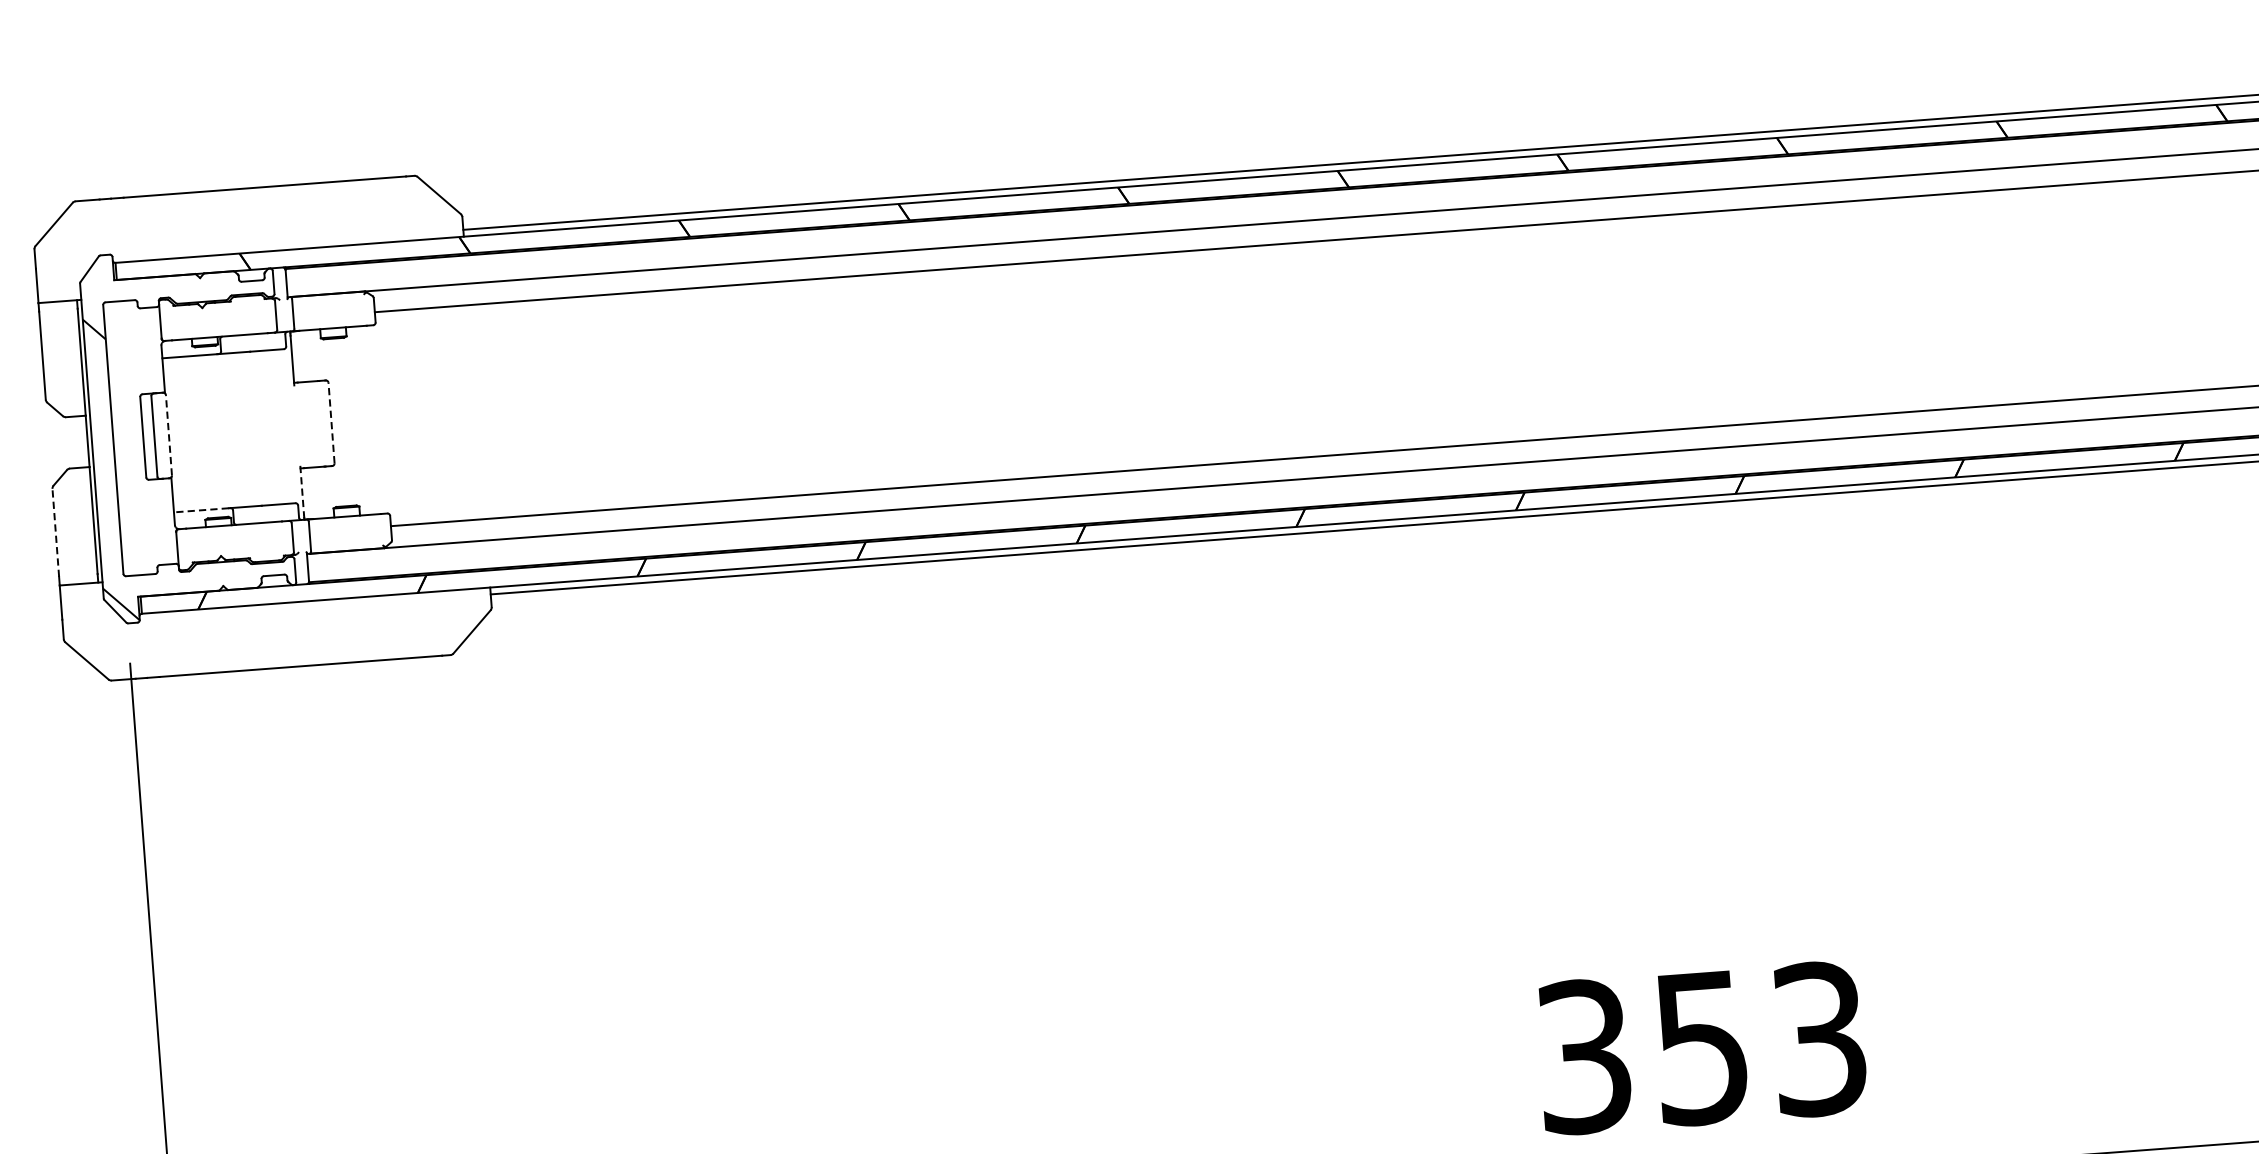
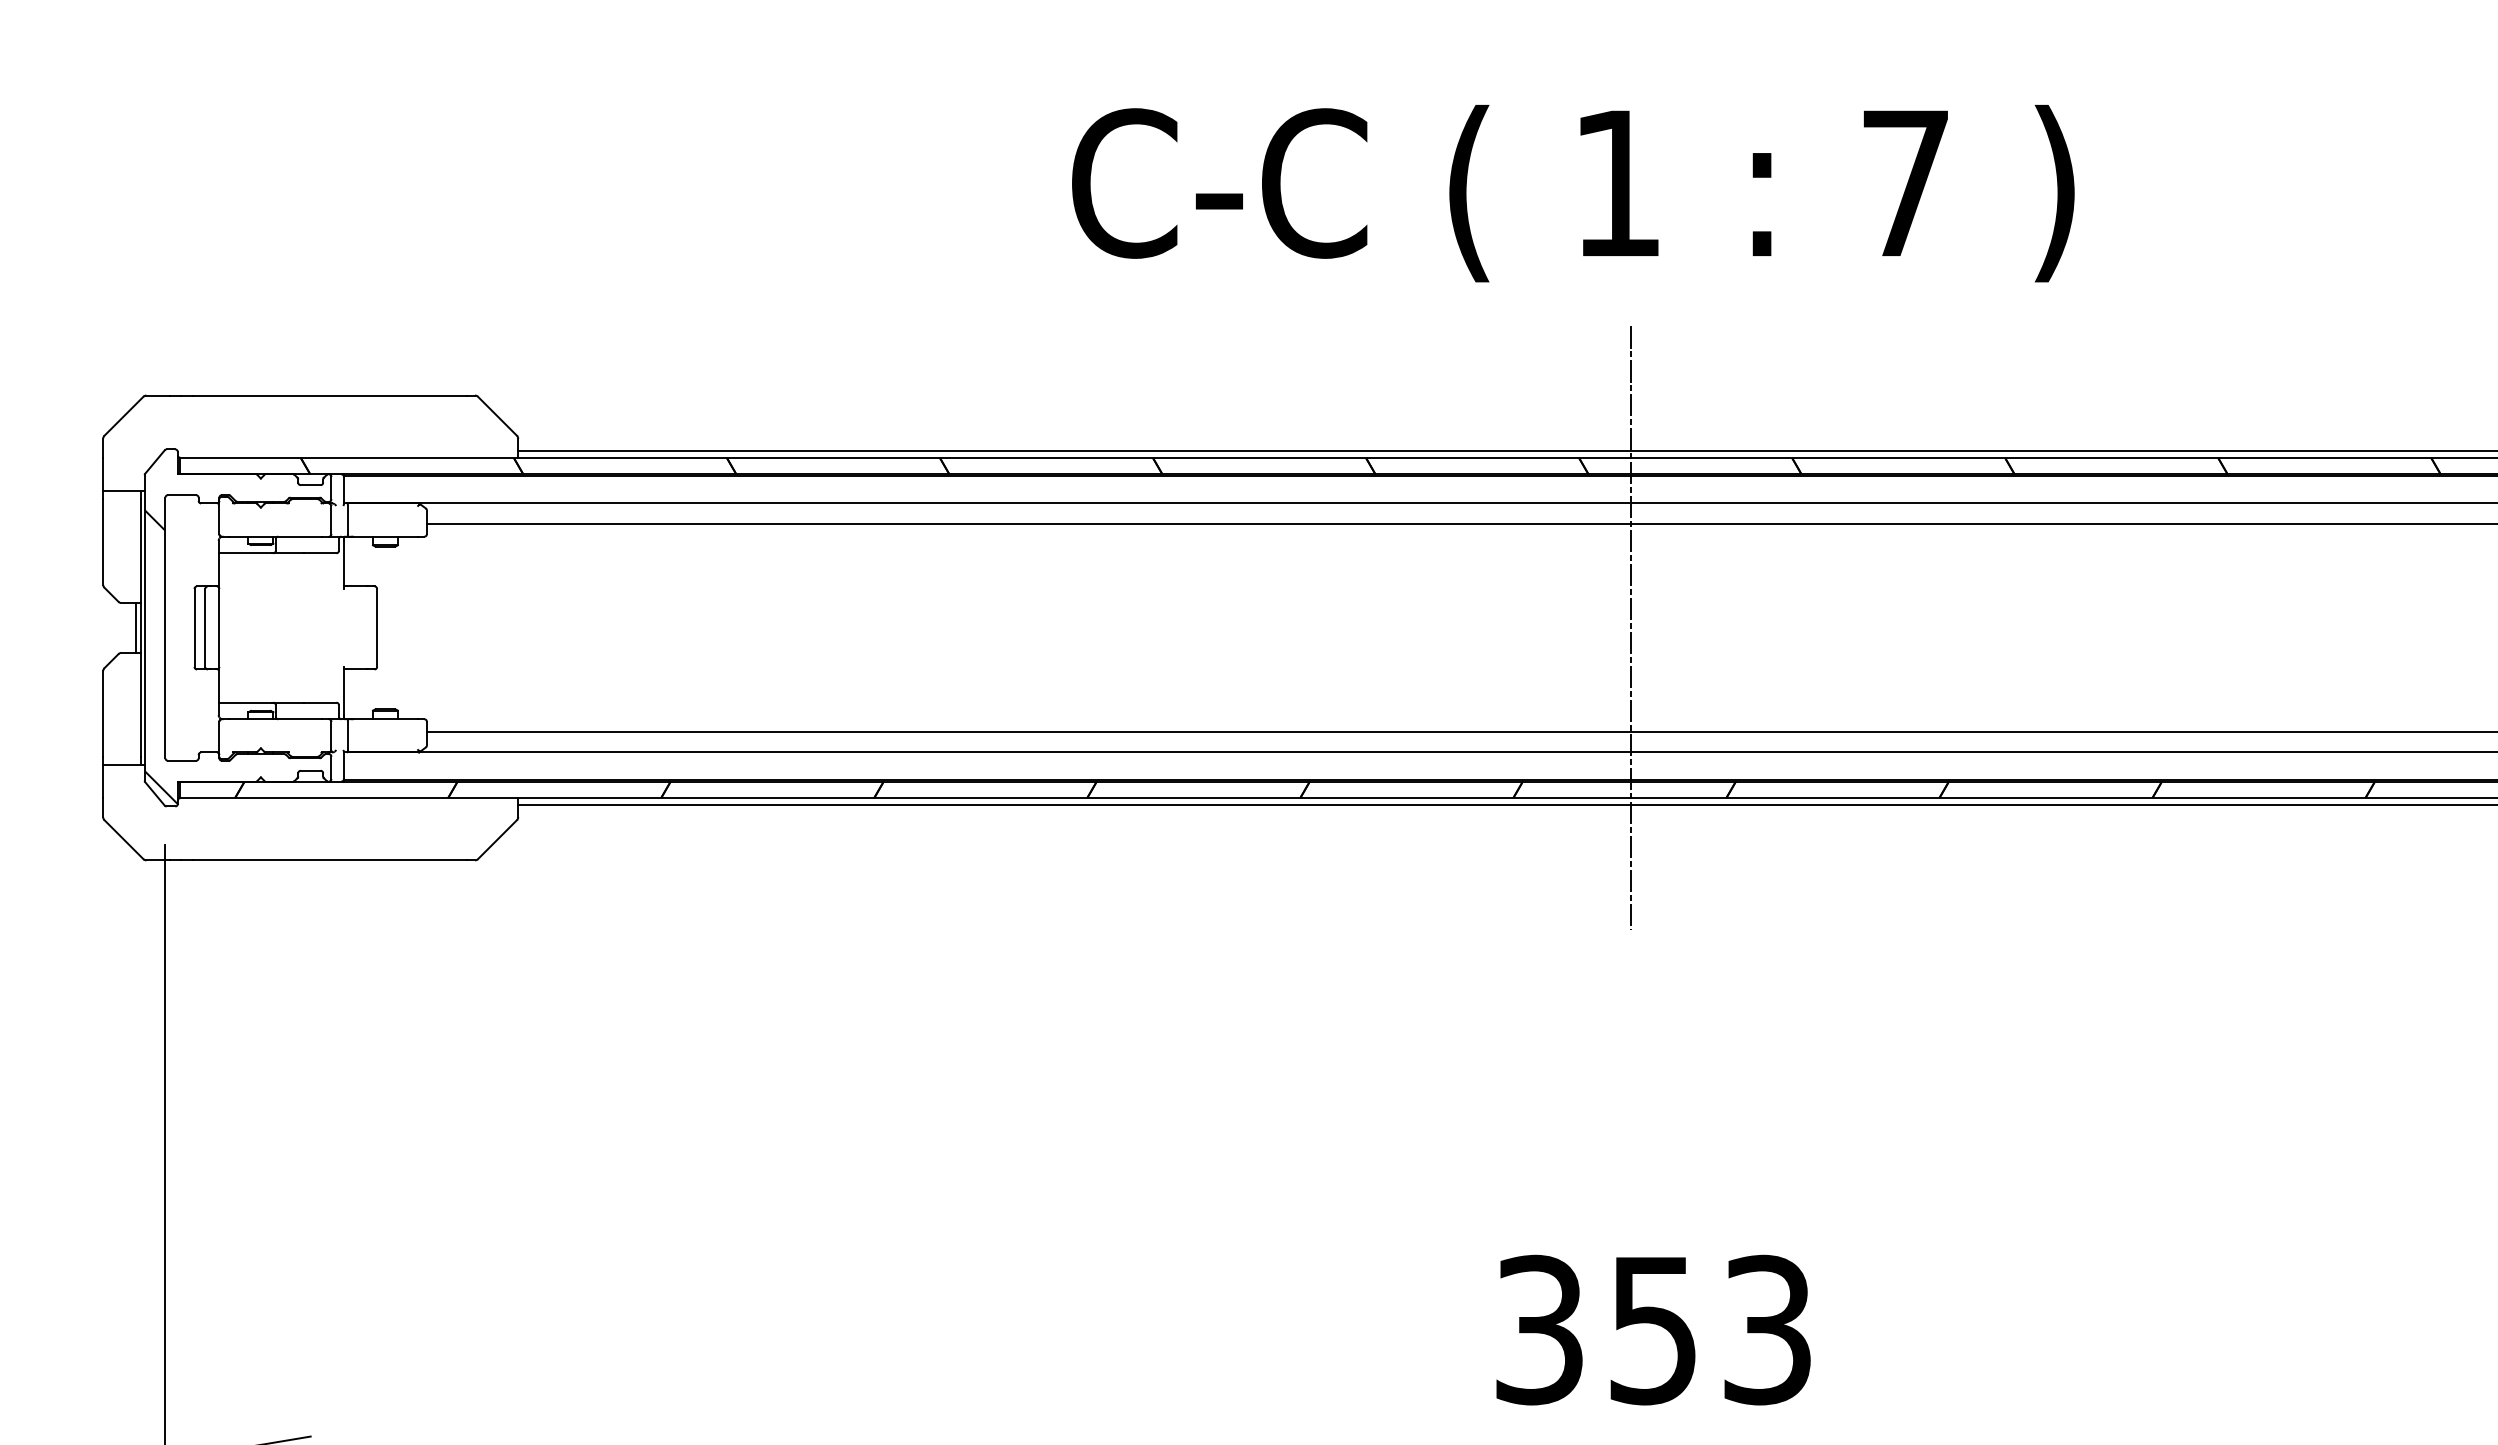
line: (1623, 325) -> (1630, 627), added
line: (331, 422) -> (377, 627), dashed -> solid
line: (169, 434) -> (219, 627), dashed -> solid
line: (83, 441) -> (136, 627), added
line: (301, 491) -> (343, 691), dashed -> solid
line: (201, 510) -> (245, 702), dashed -> solid
line: (56, 532) -> (103, 713), dashed -> solid

